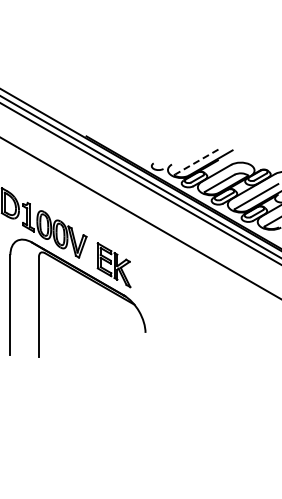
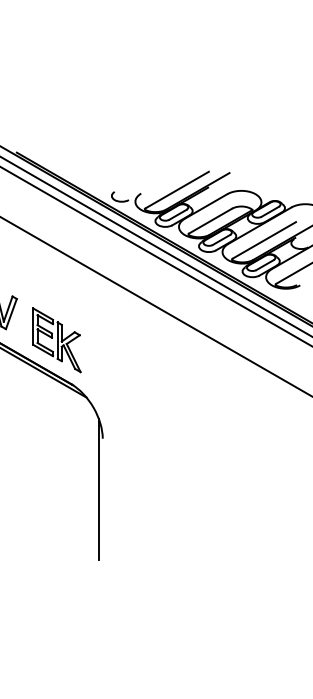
line: (196, 162) -> (176, 190), dashed -> solid
line: (142, 367) -> (98, 489), added

